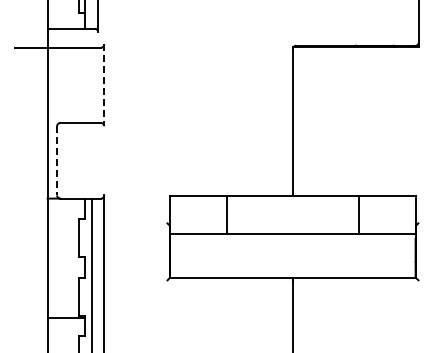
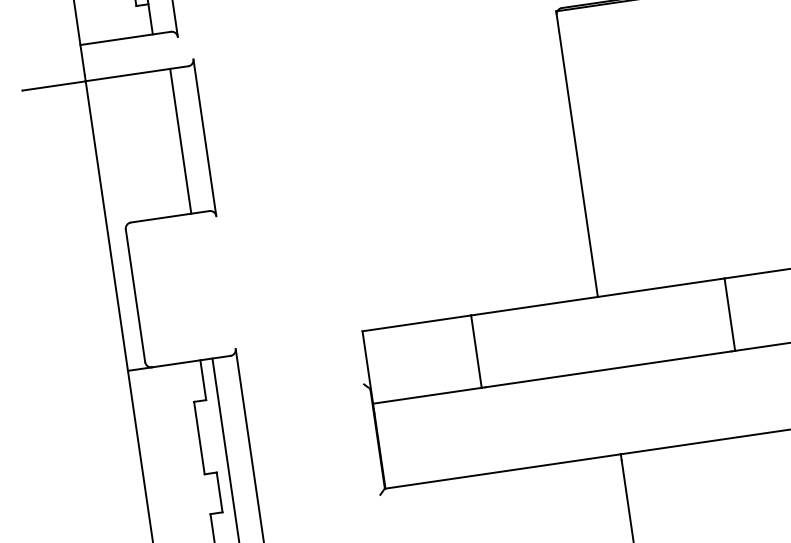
line: (91, 85) -> (180, 141), added
line: (104, 85) -> (205, 137), dashed -> solid
line: (57, 160) -> (136, 295), dashed -> solid

